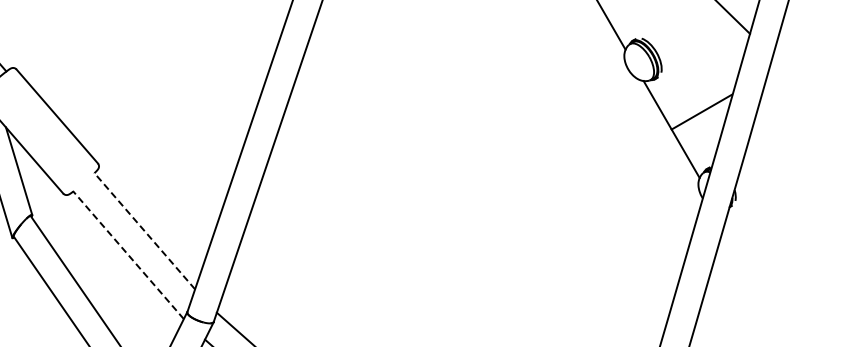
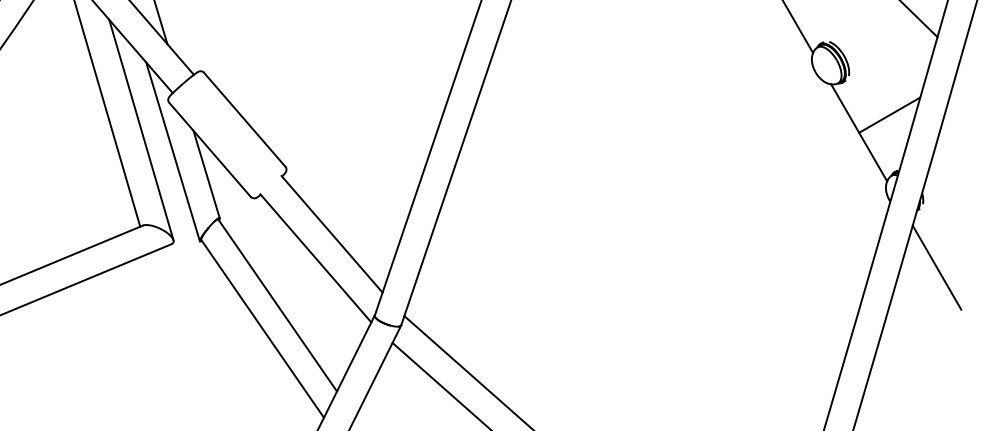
line: (144, 230) -> (331, 233), dashed -> solid
line: (128, 255) -> (315, 258), dashed -> solid
line: (749, 264) -> (936, 267), added

